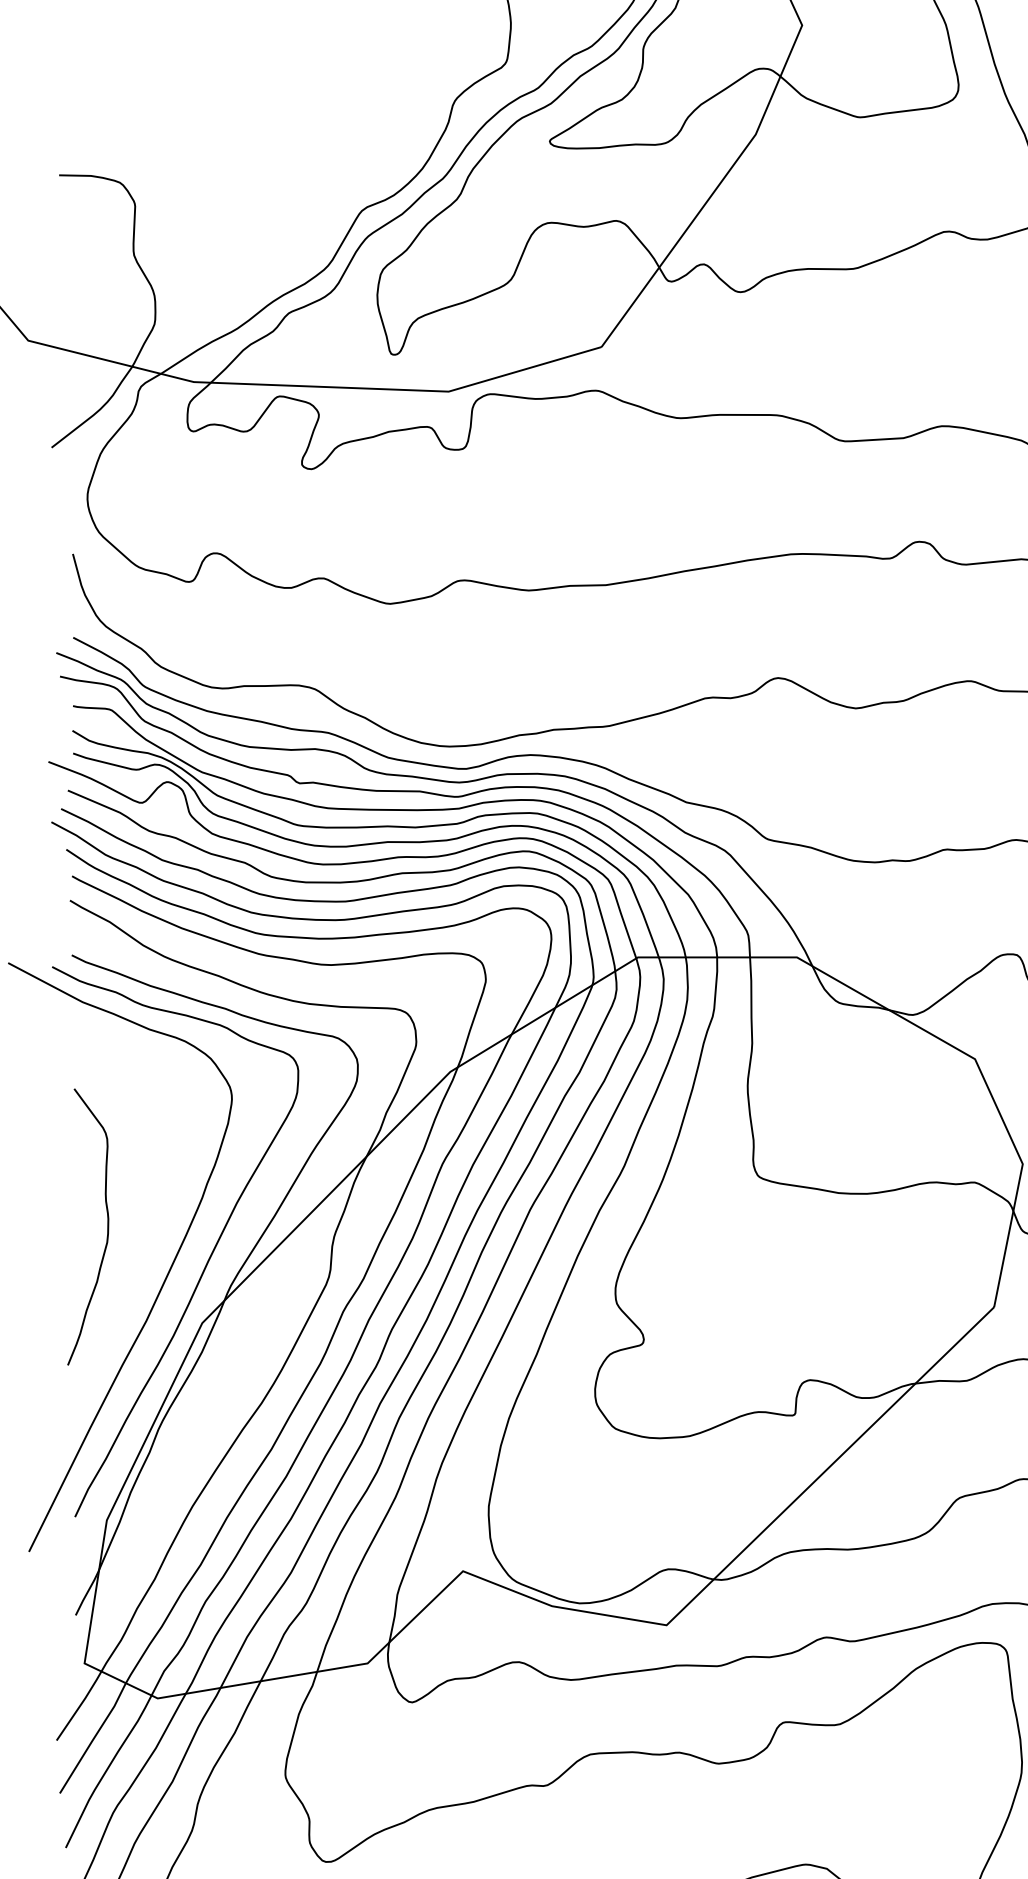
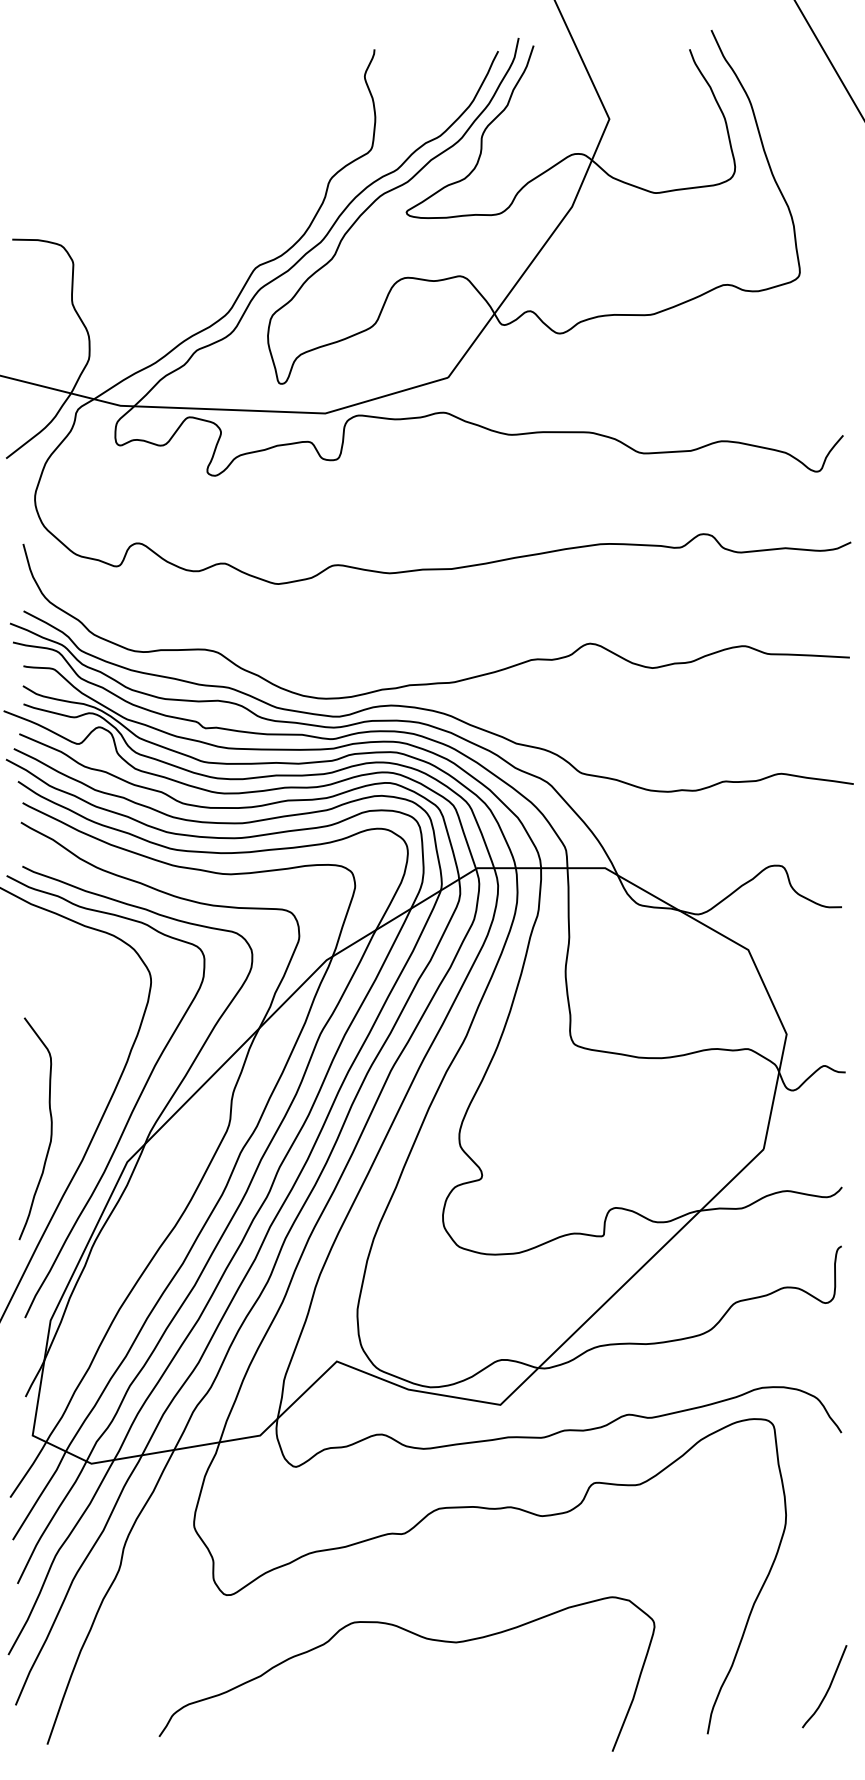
curve: (106, 1226) -> (50, 1128), moved

